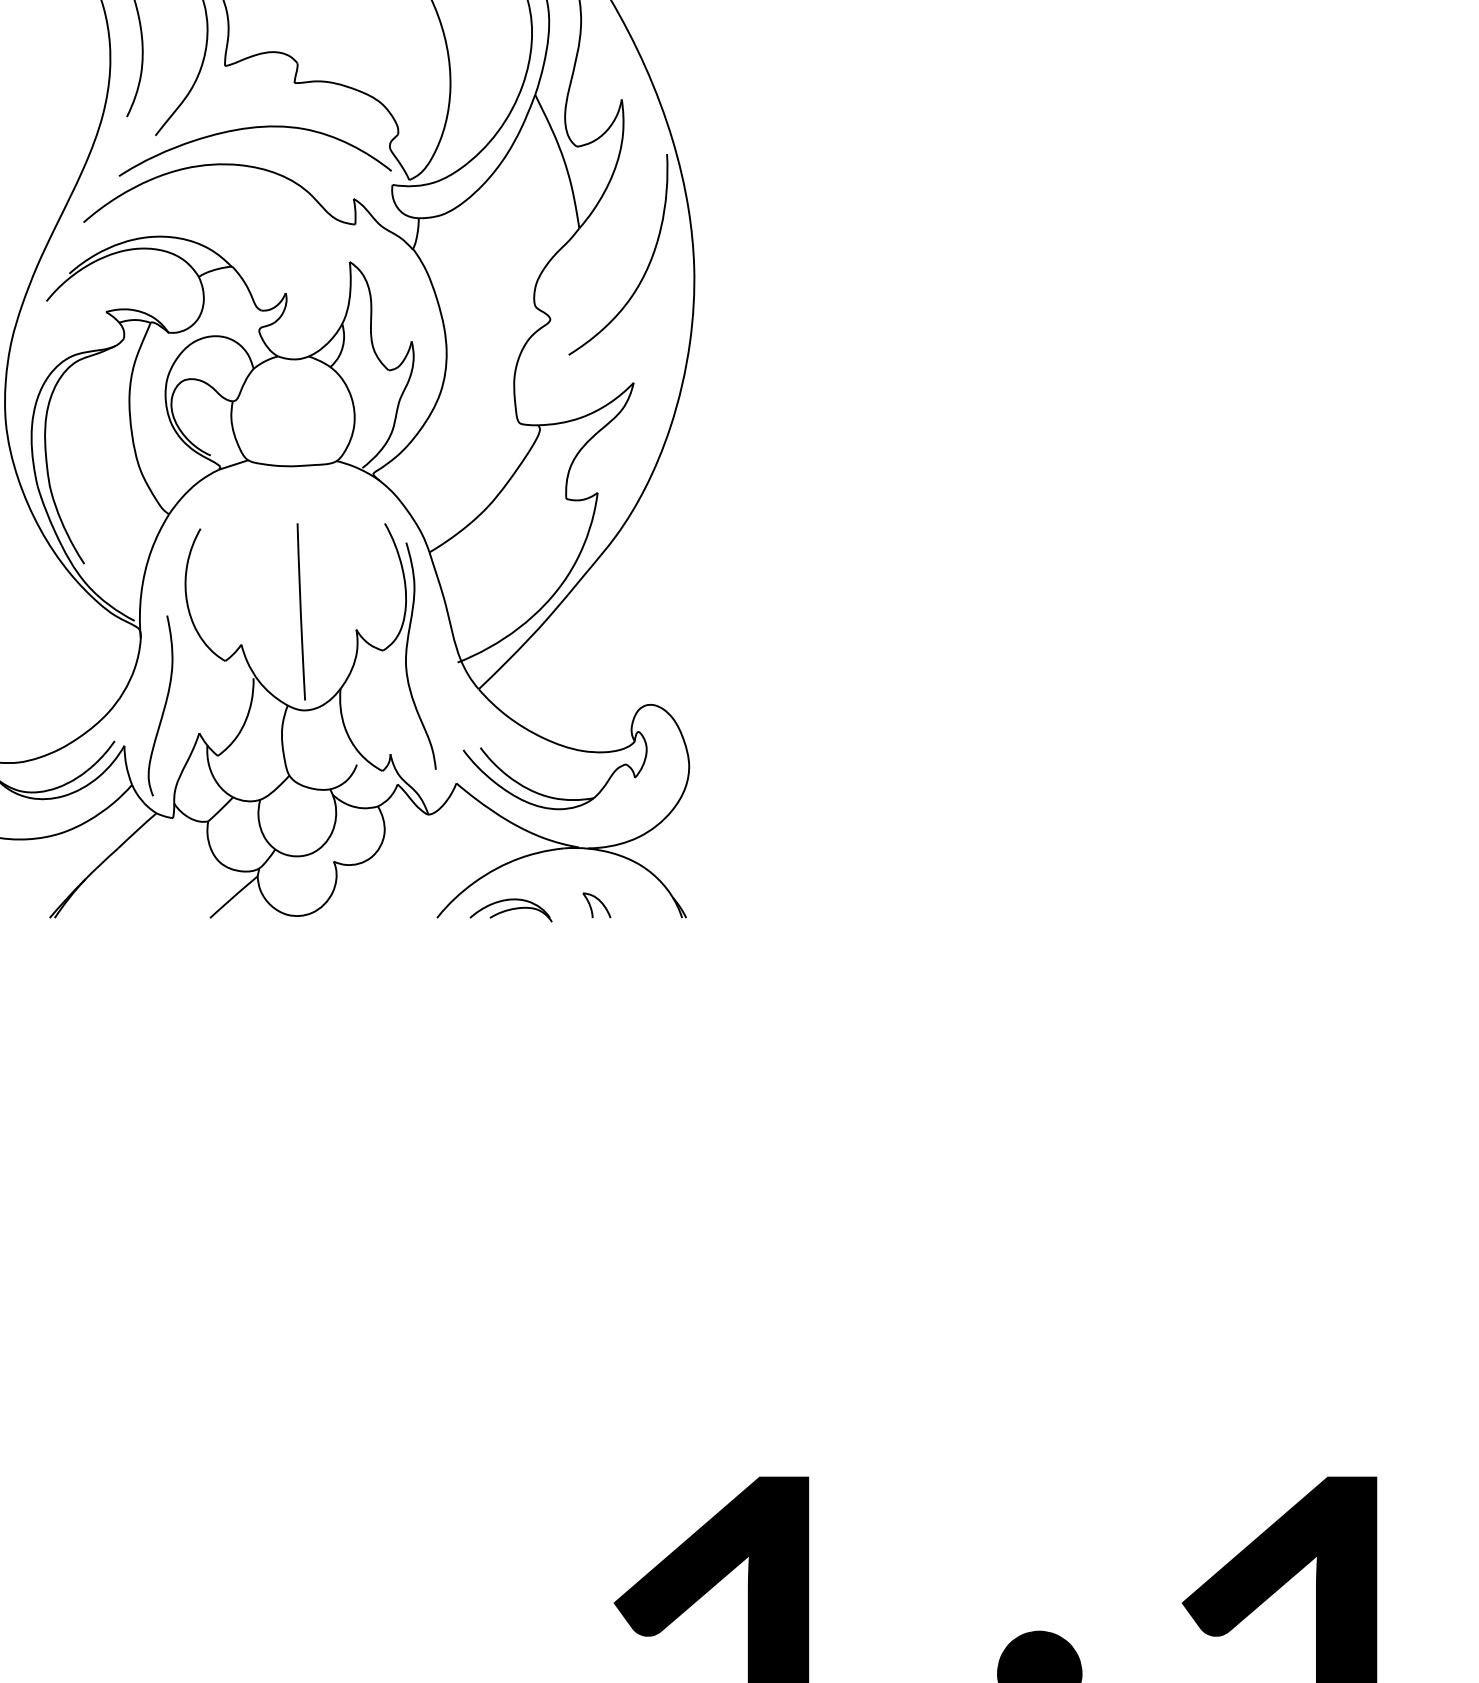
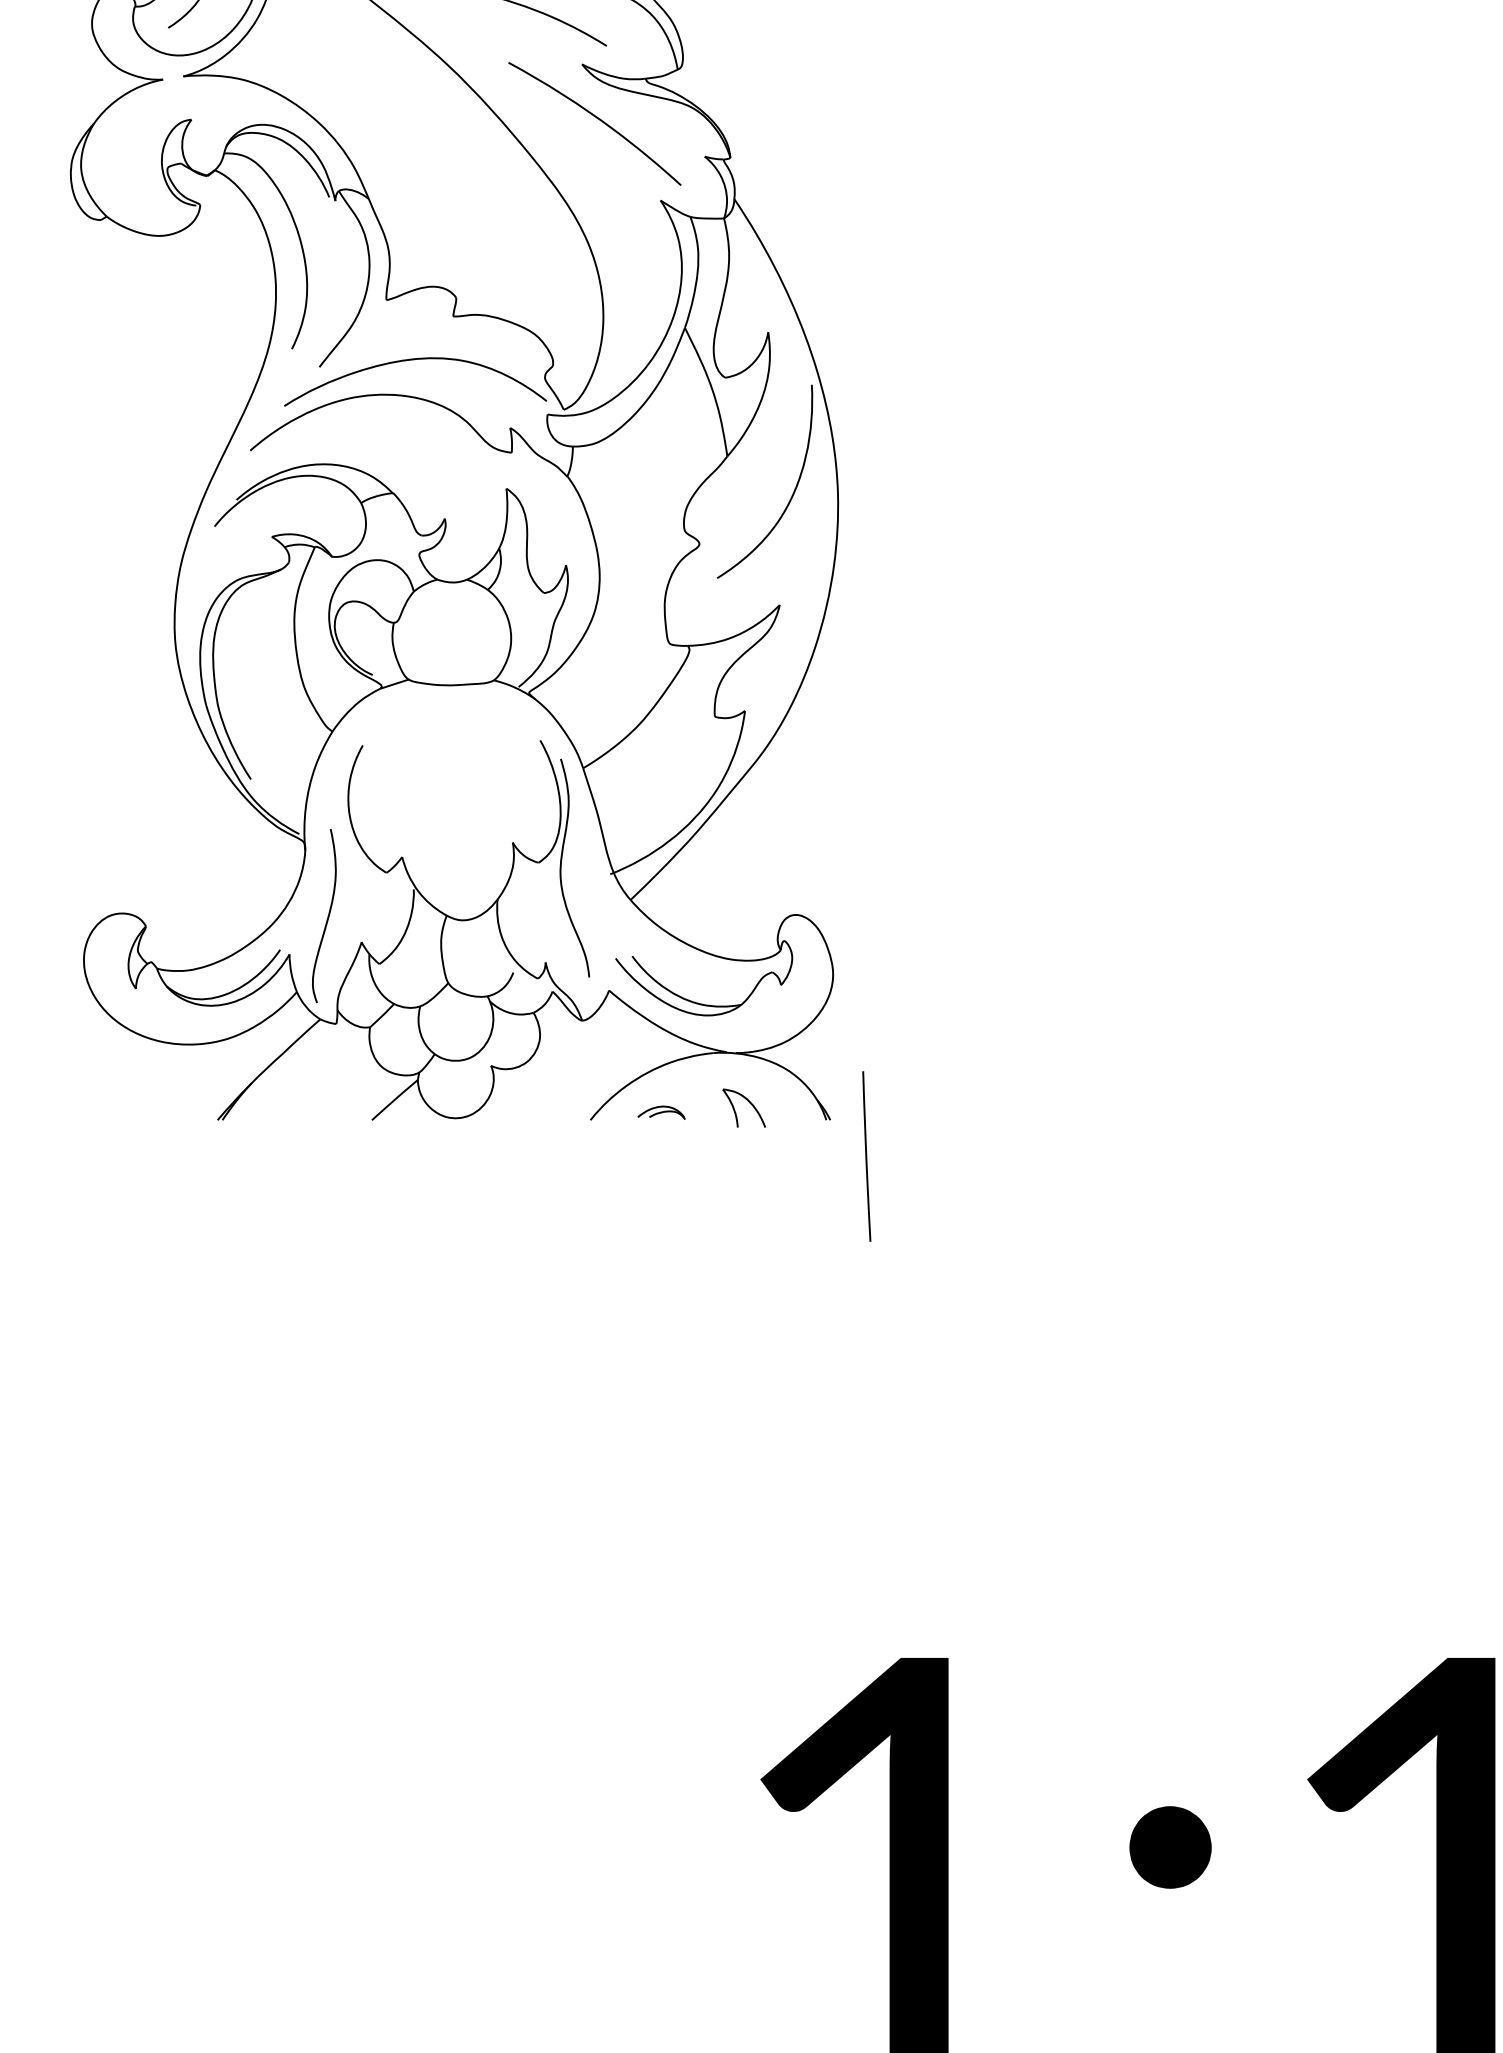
line: (301, 611) -> (866, 1156), moved
part: (597, 904) -> (744, 1107), size x1.6
part: (510, 910) -> (661, 1112), size x0.6

